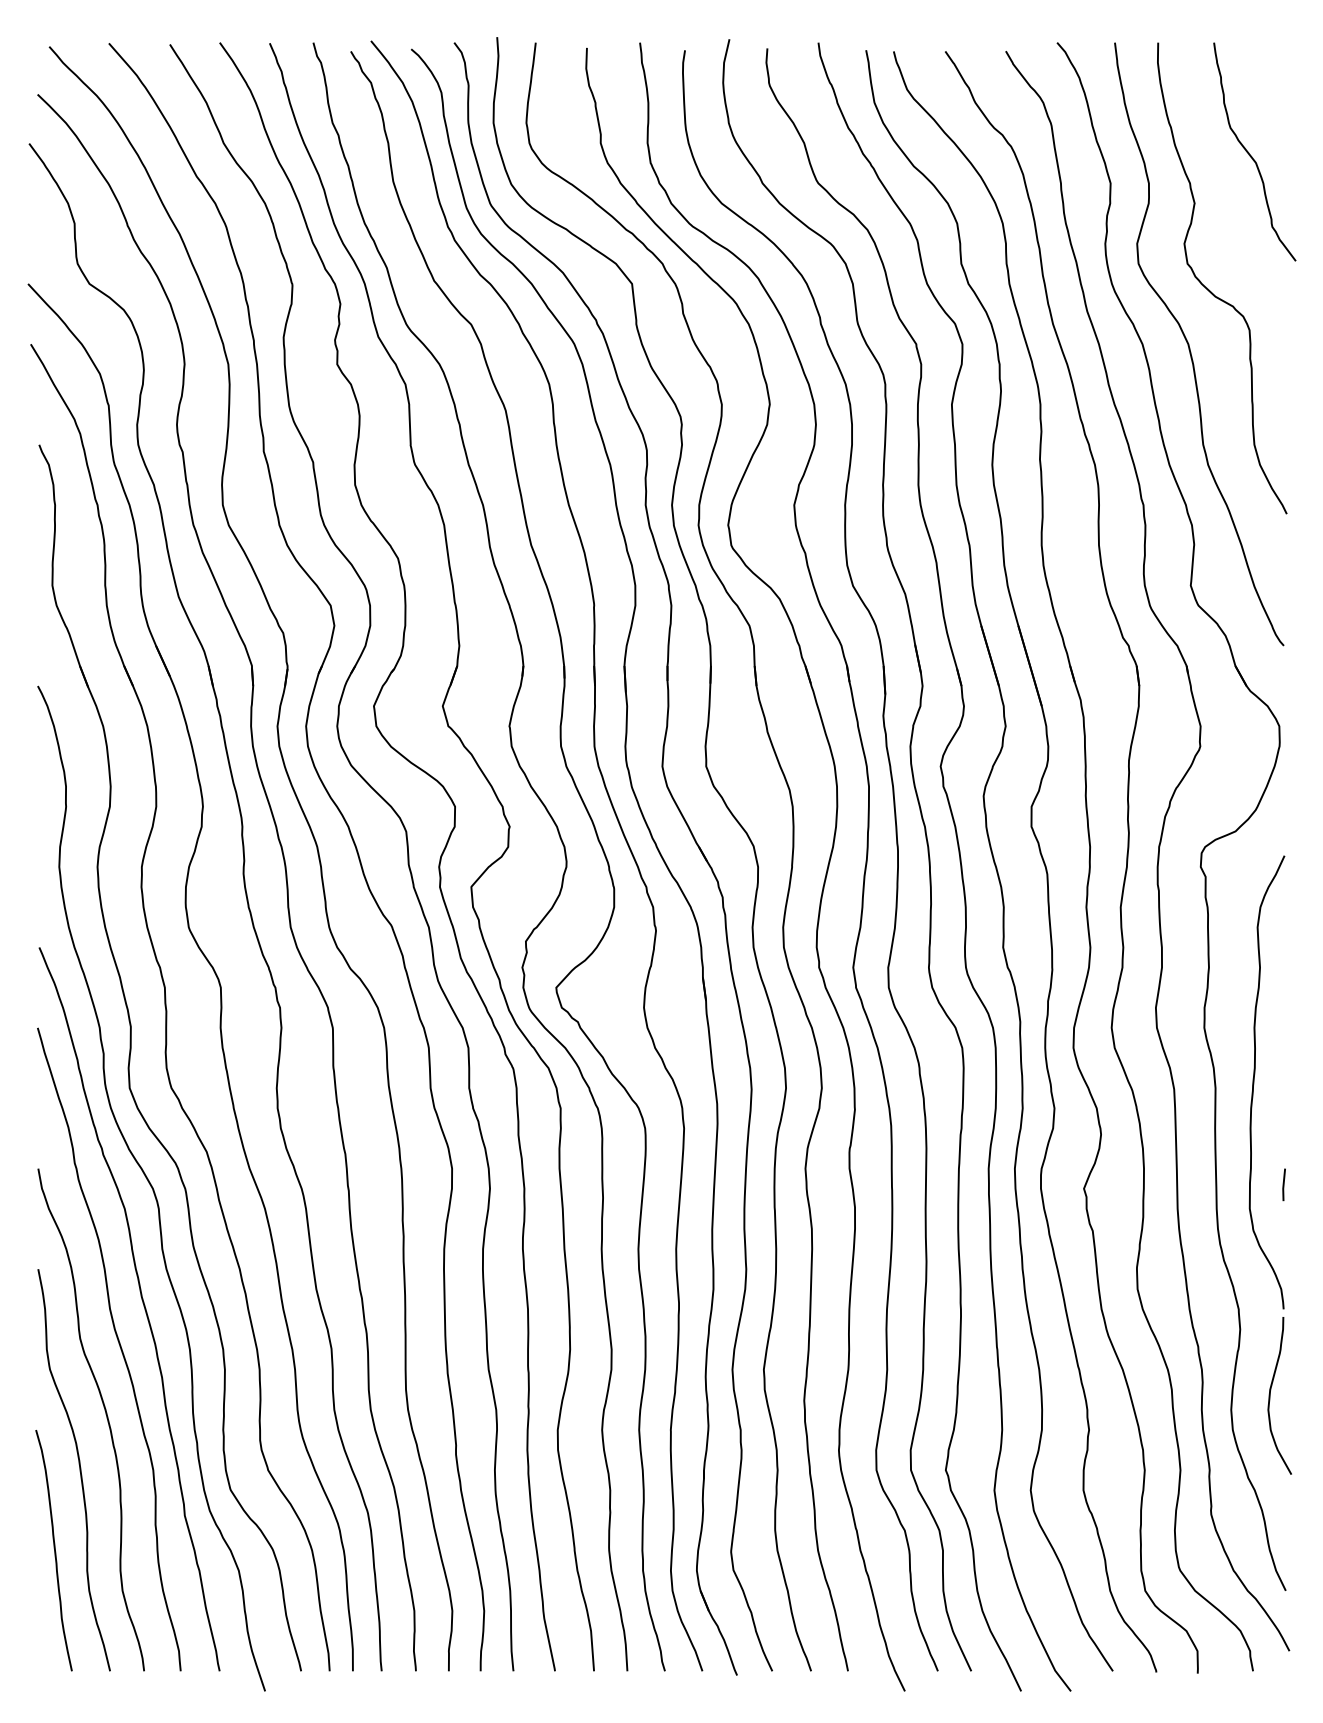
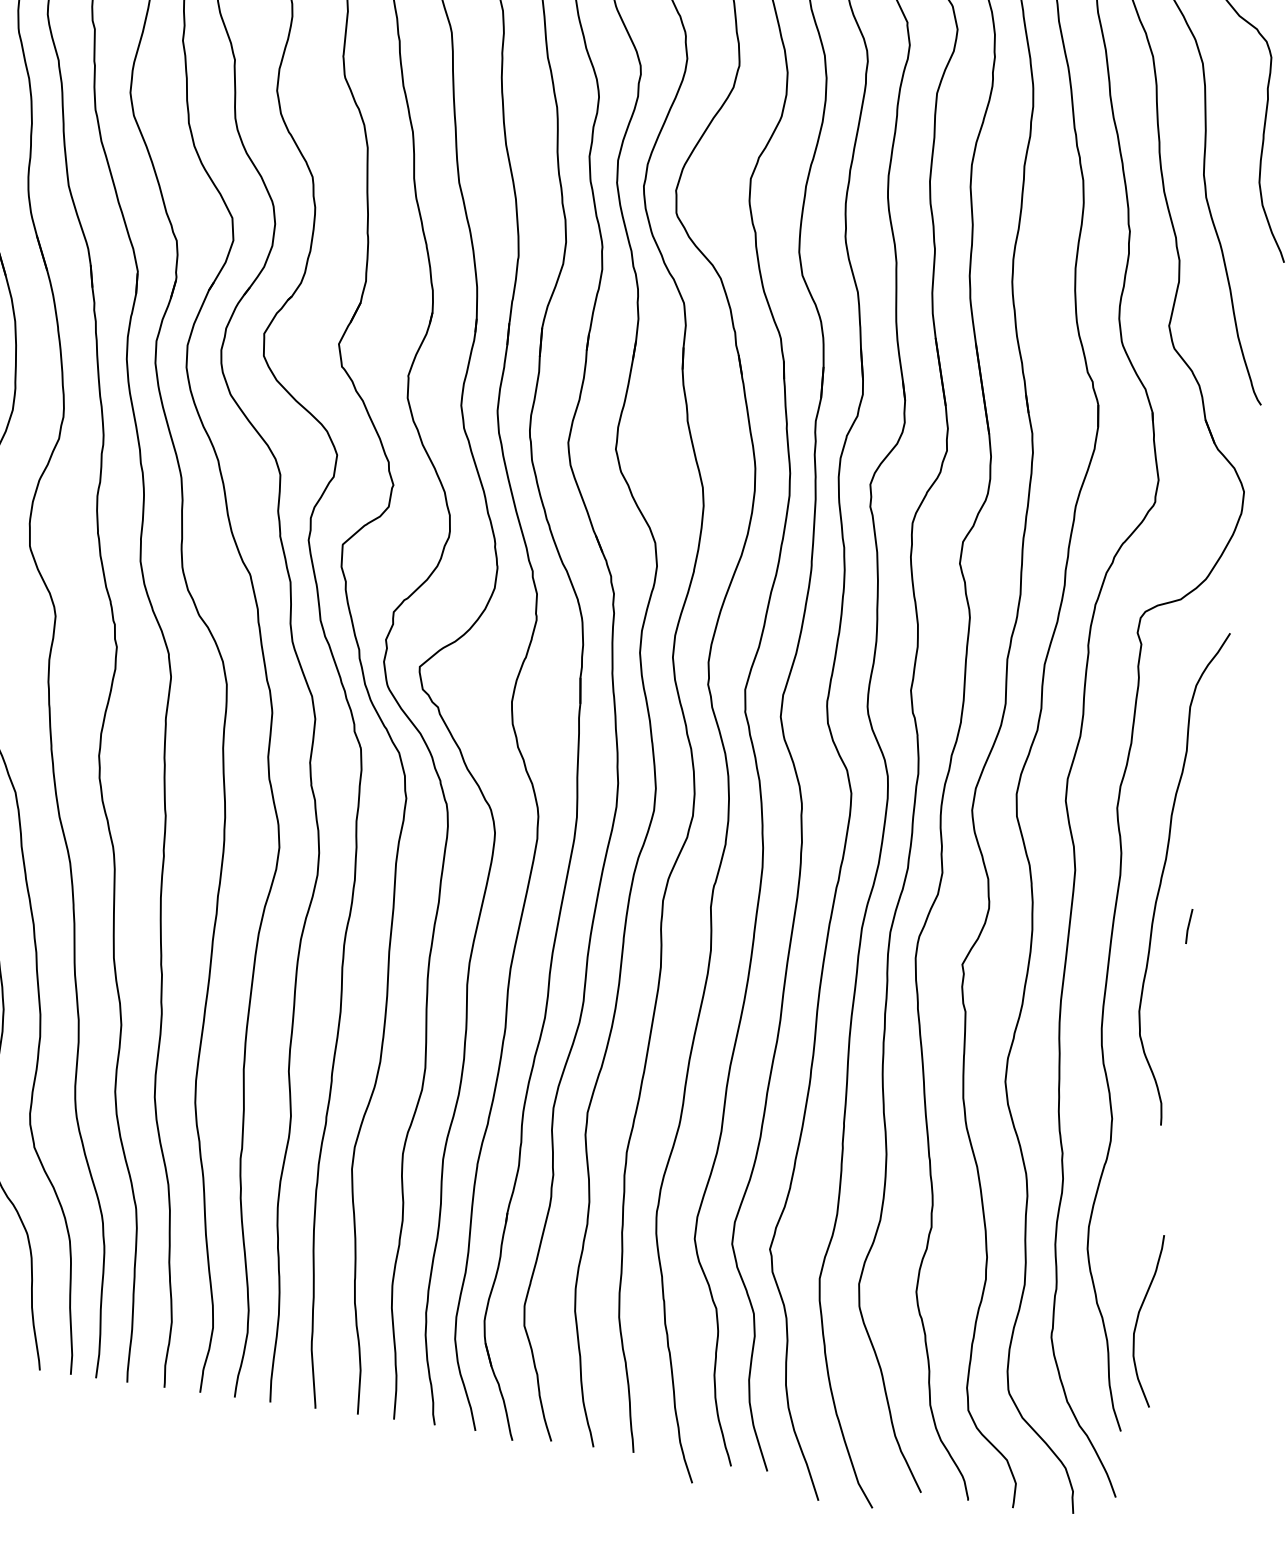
line: (1283, 1184) -> (1188, 925), moved
curve: (1270, 1395) -> (1138, 1318), moved

